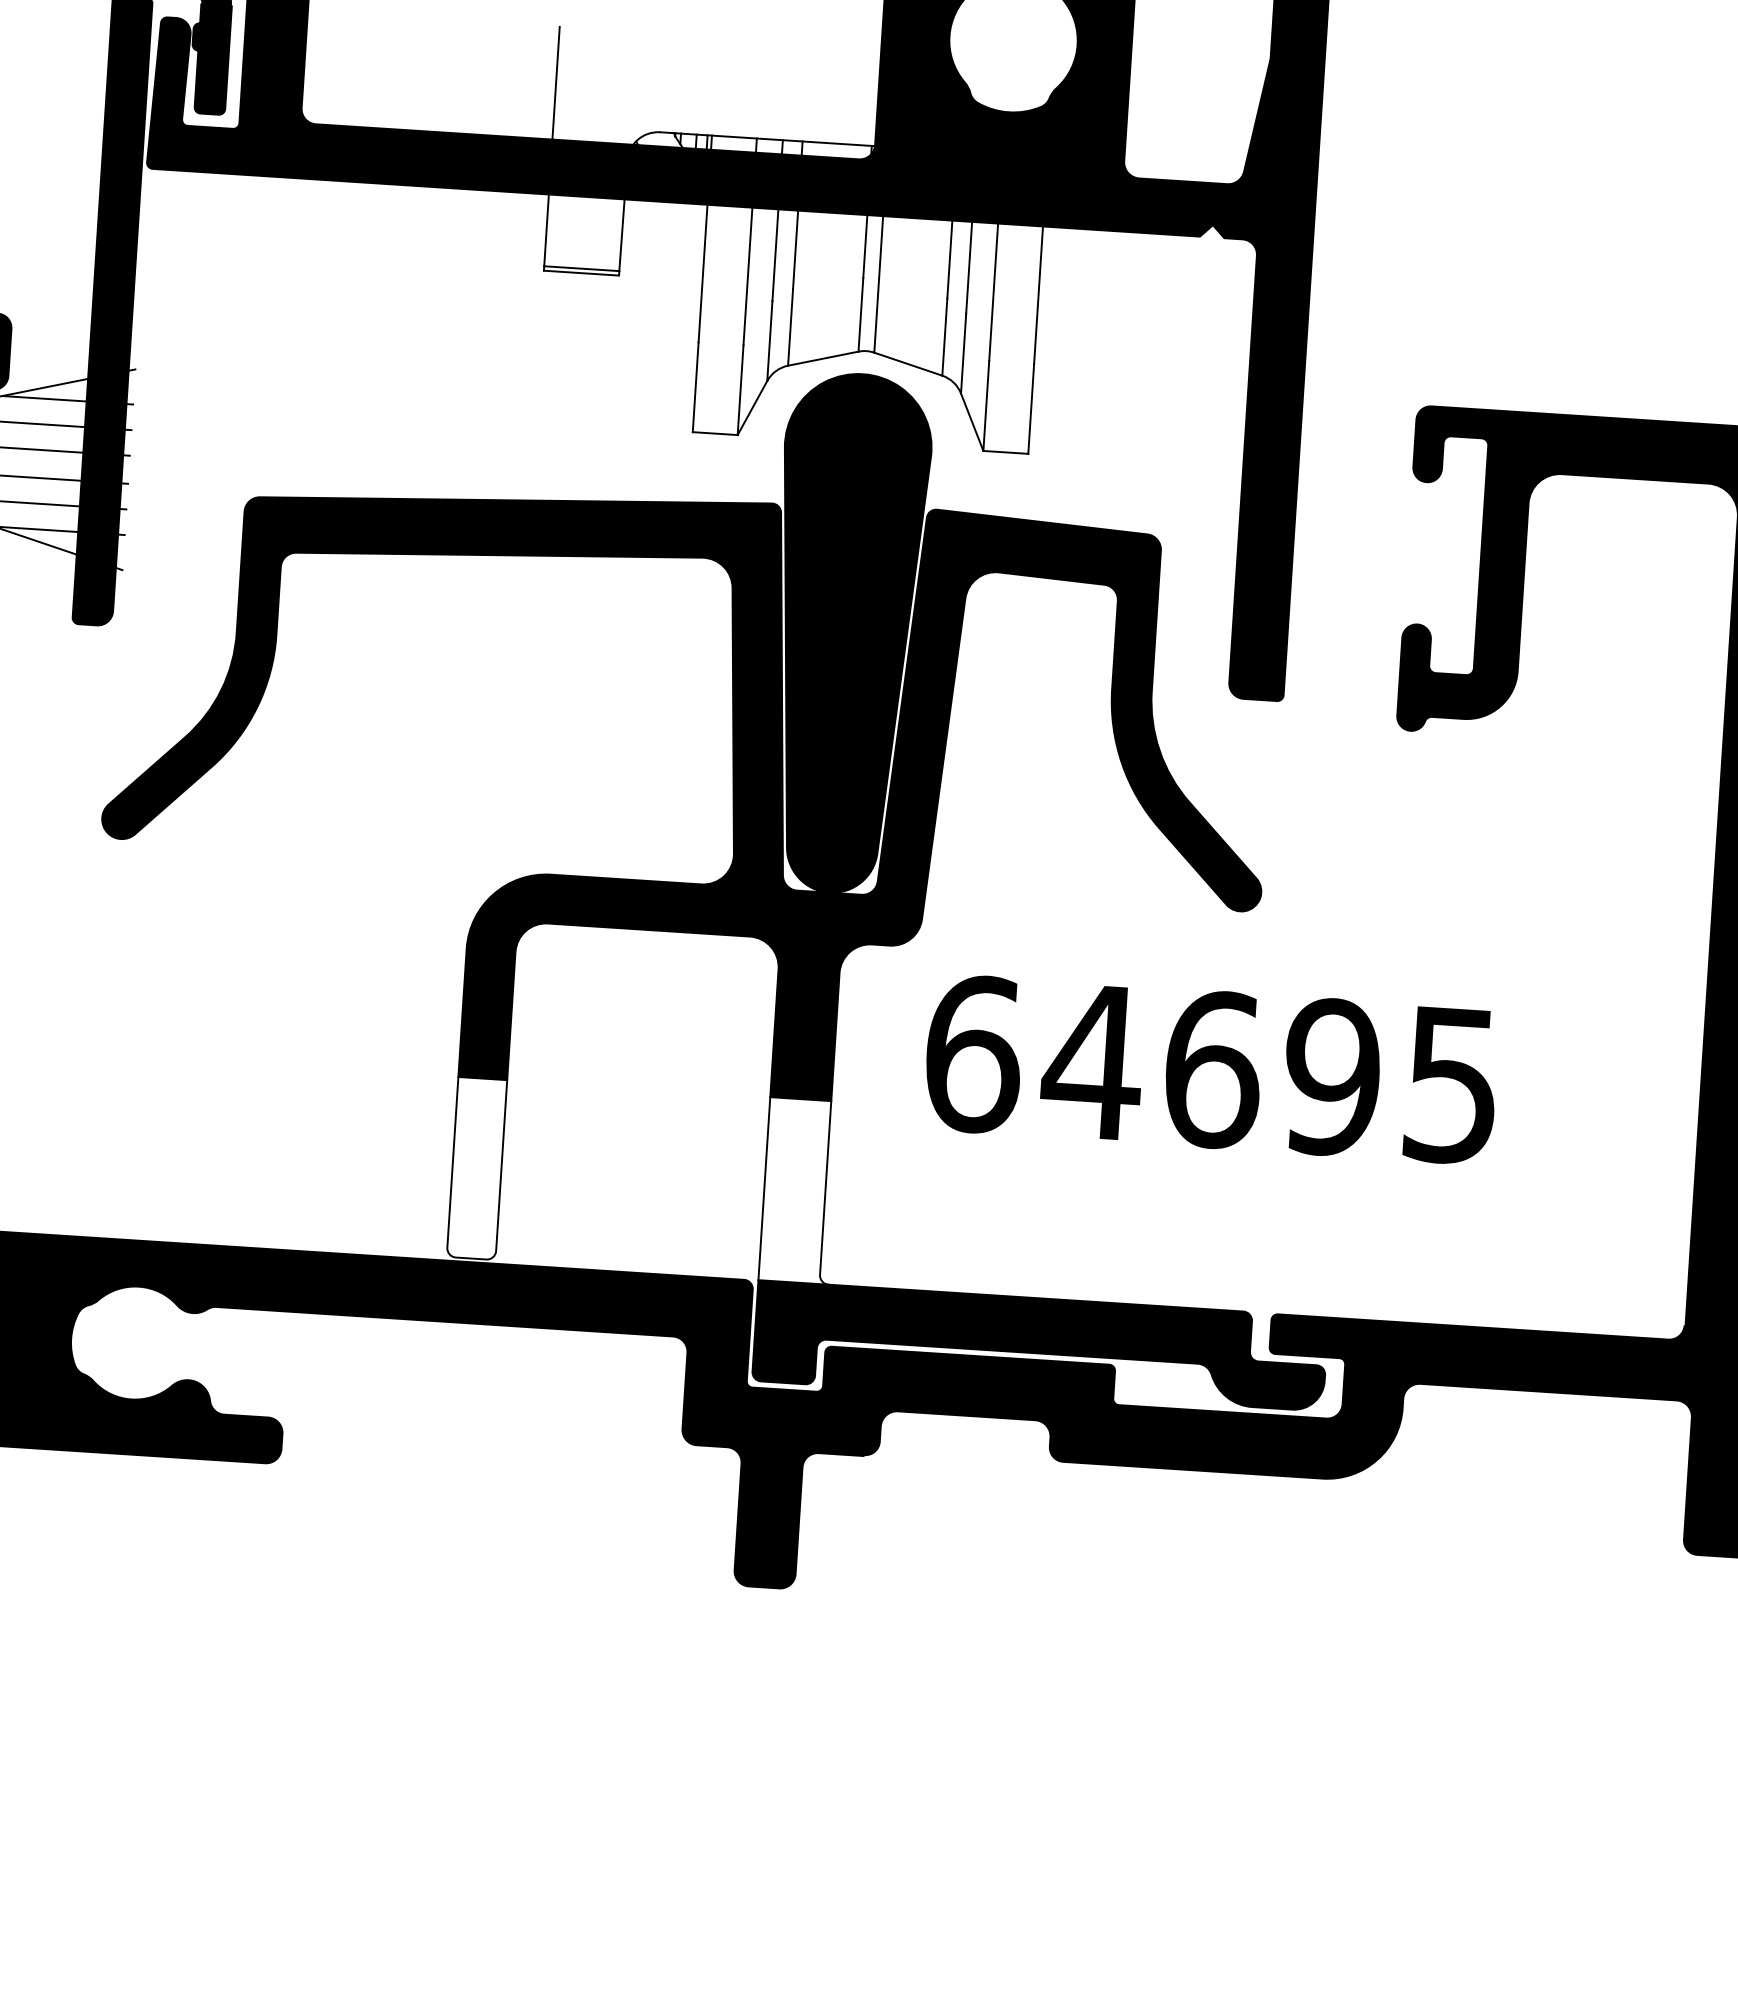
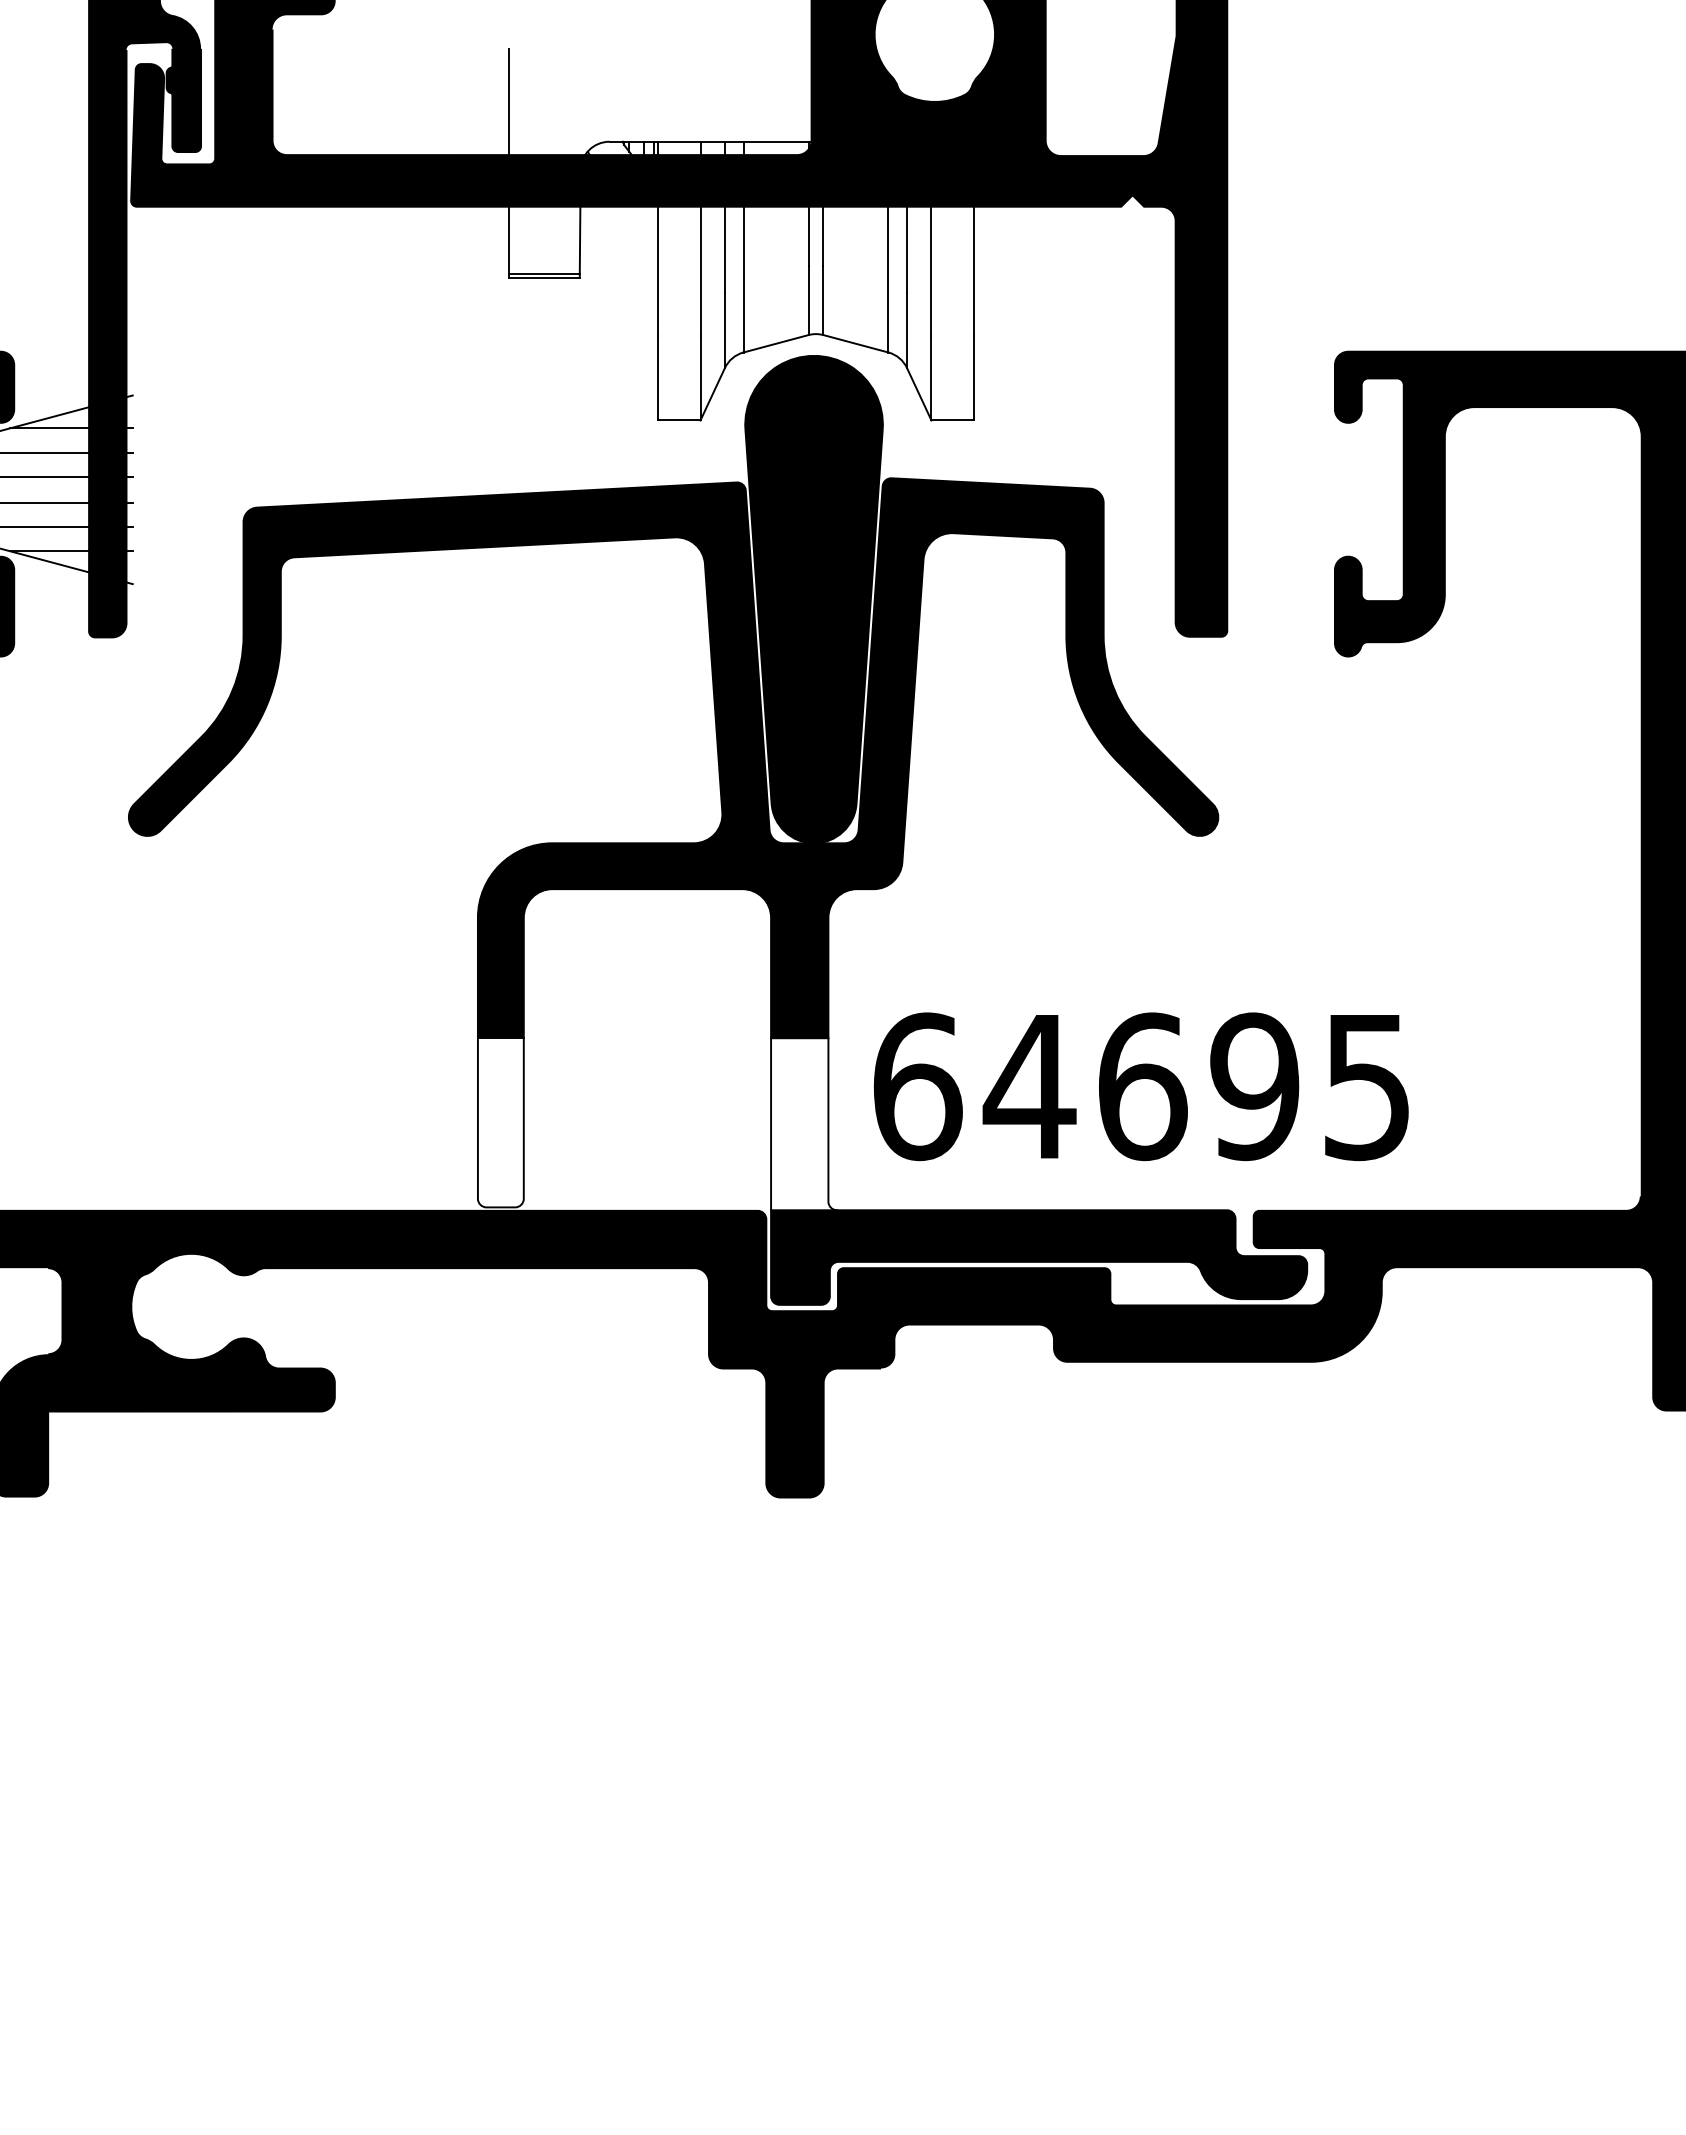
text: (1210, 1069) -> (1140, 1086), moved

